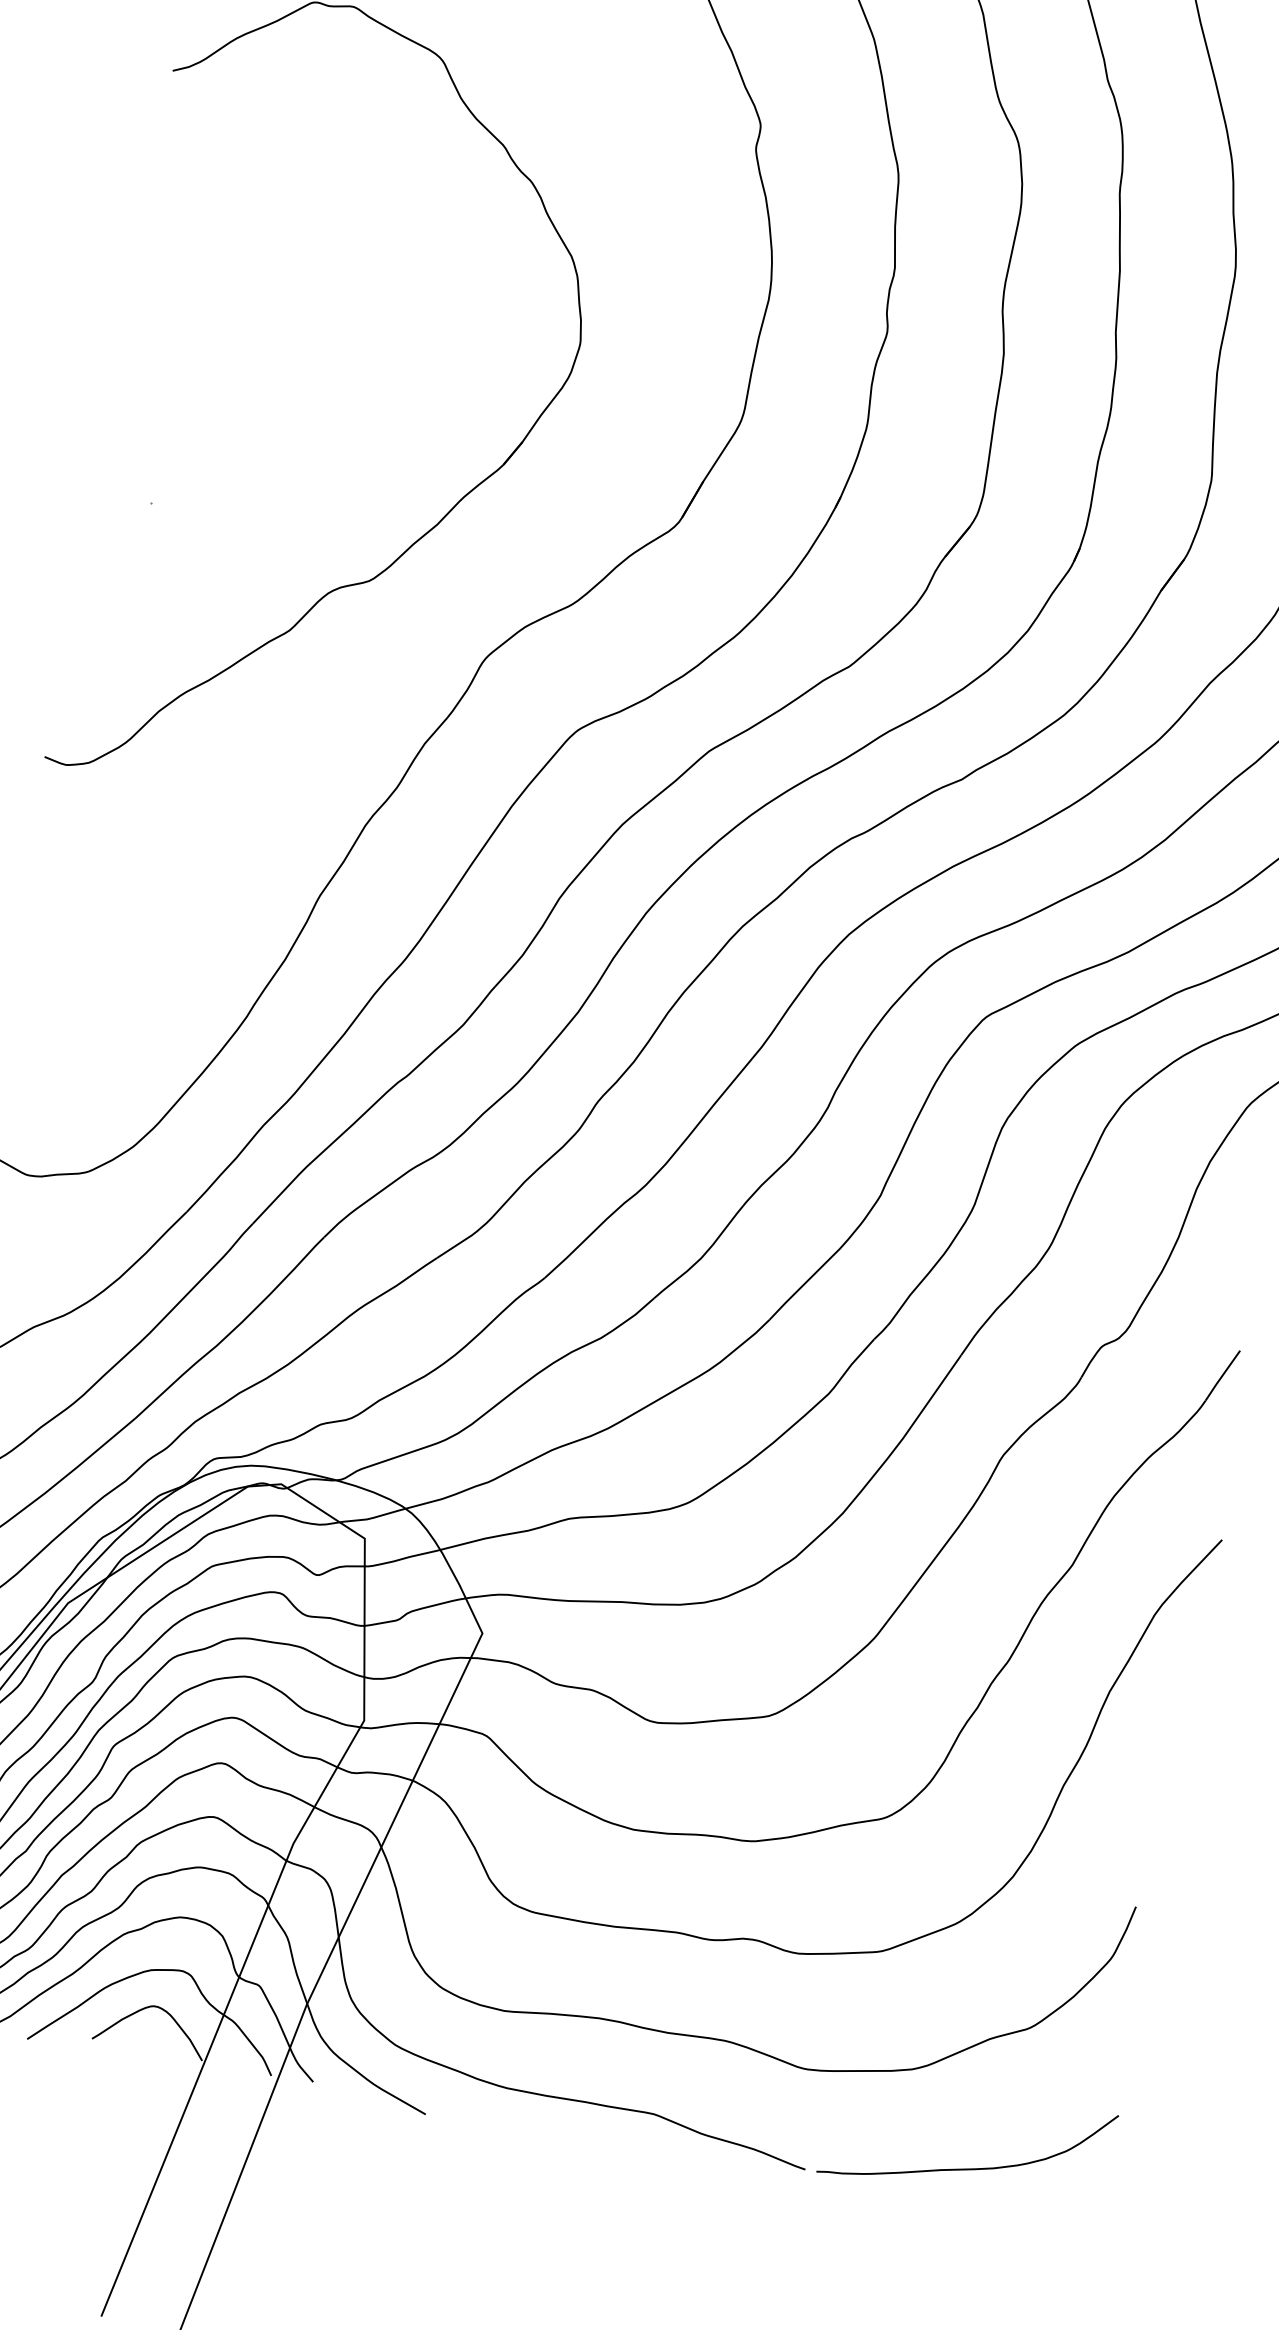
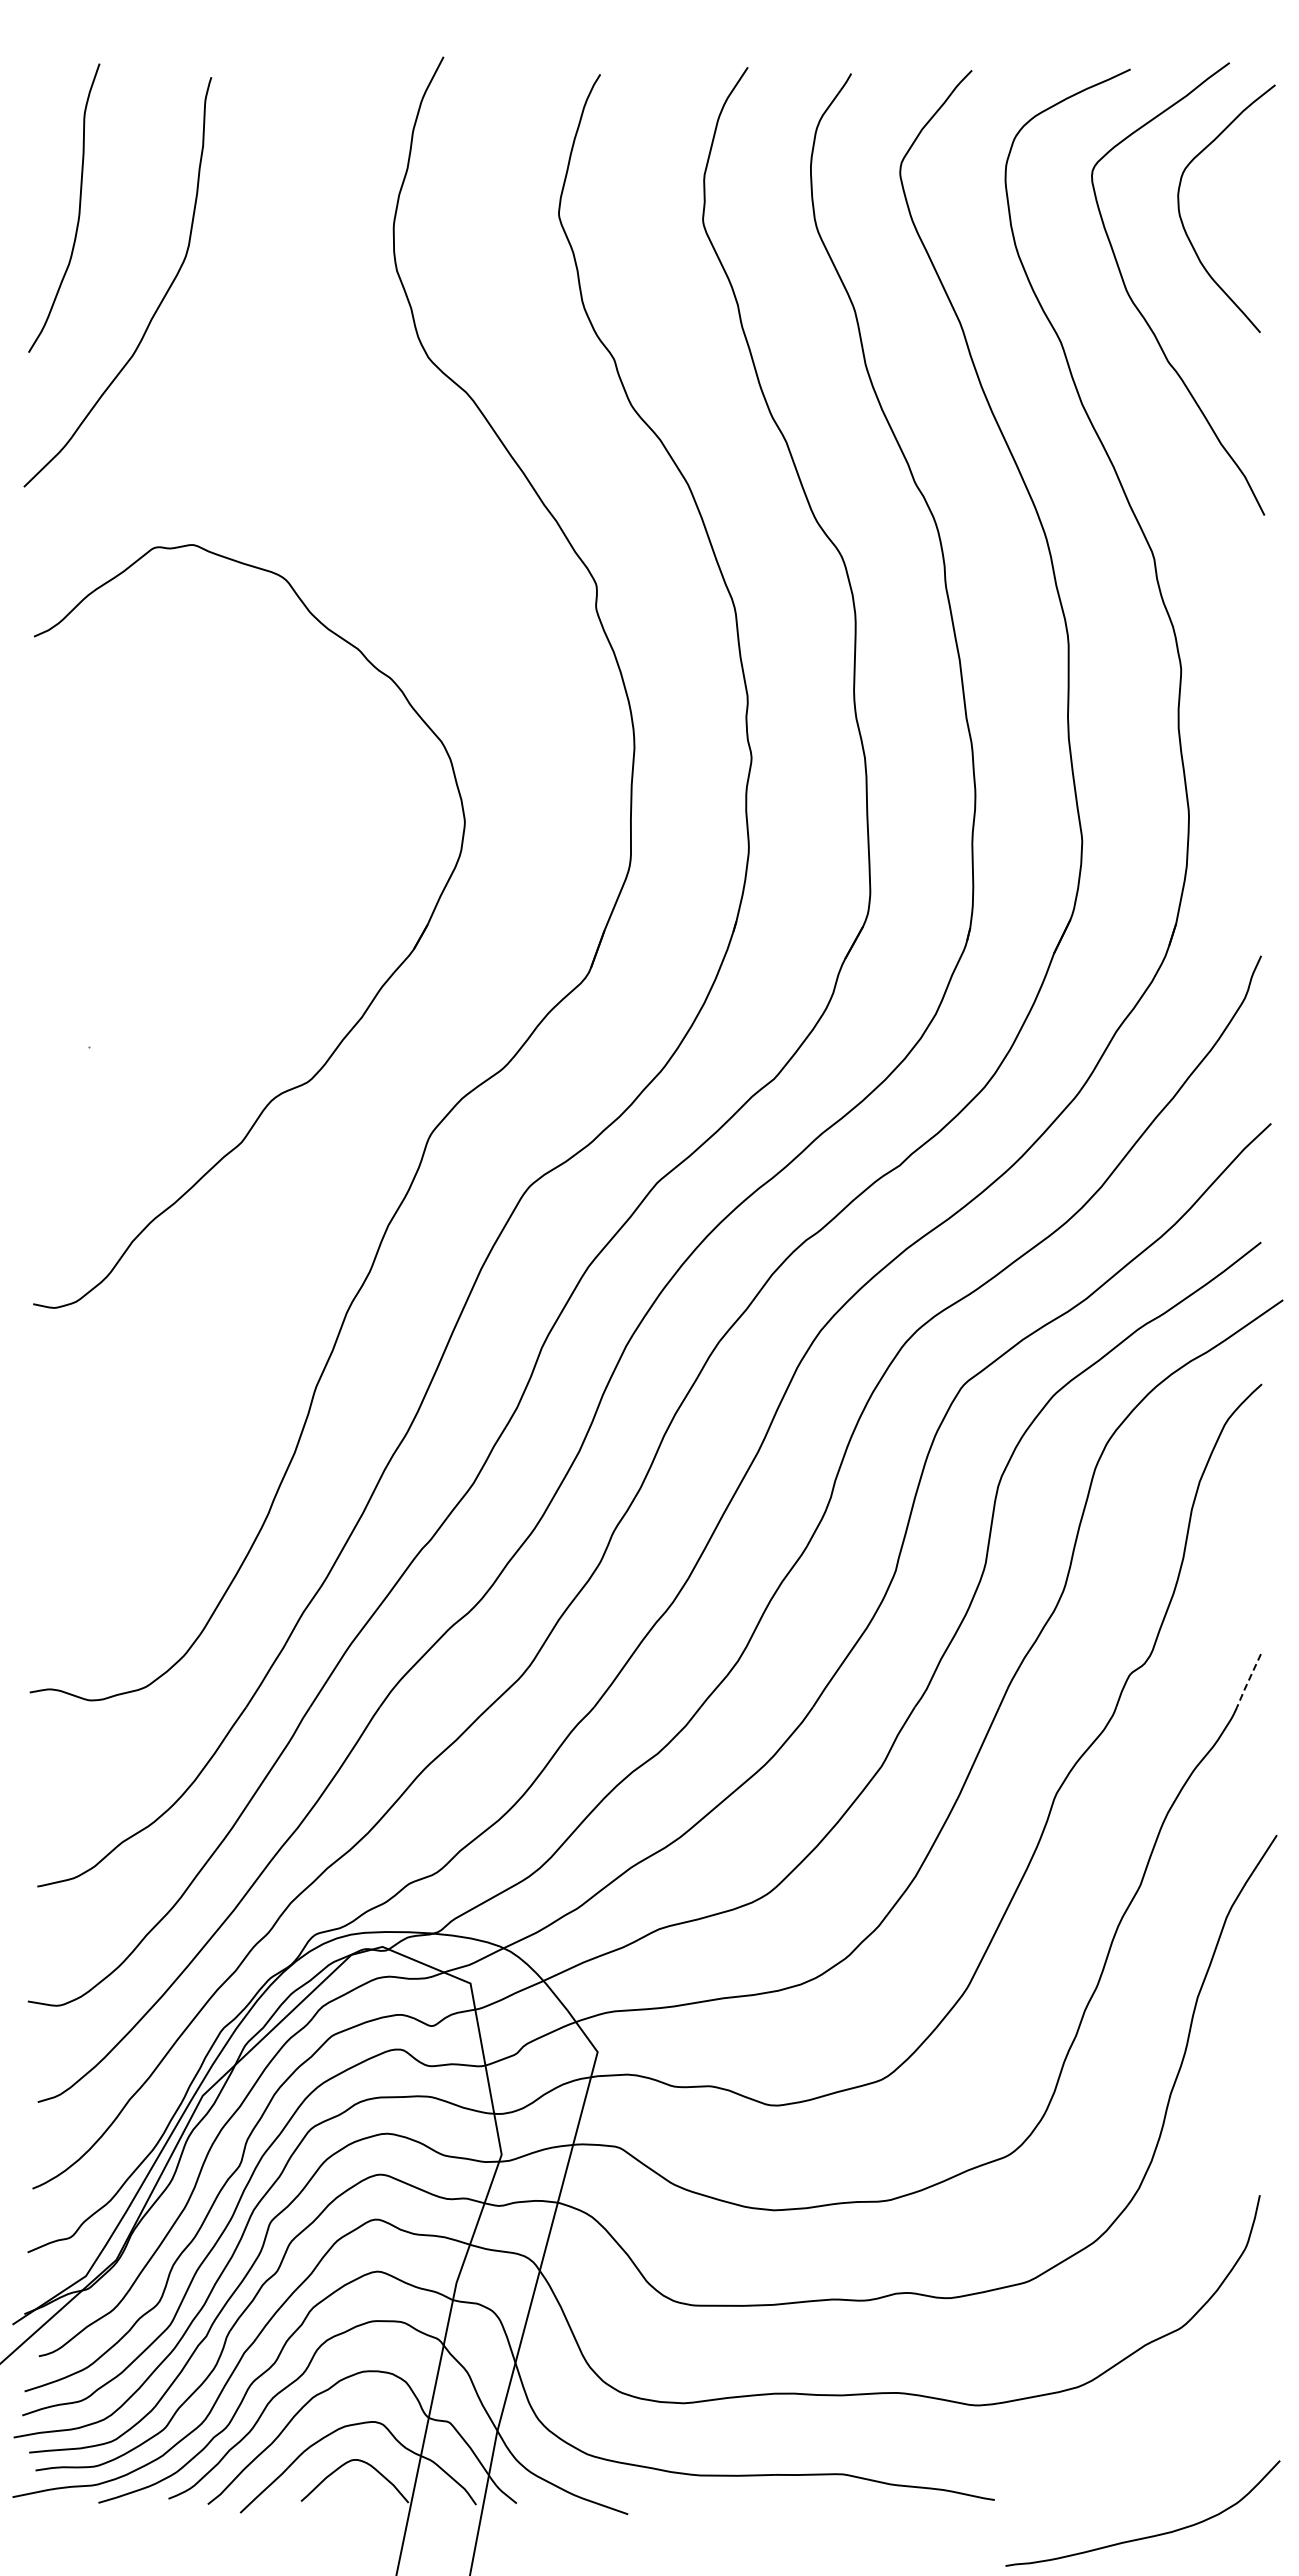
line: (1222, 1375) -> (1248, 1680), solid -> dashed
curve: (966, 2168) -> (1146, 2536), moved

